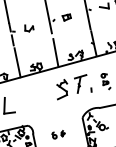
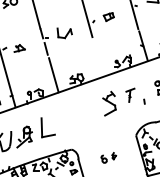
part: (29, 28) -> (65, 33), size x1.4
line: (55, 52) -> (98, 59), removed
part: (80, 84) -> (130, 95), size x0.6

